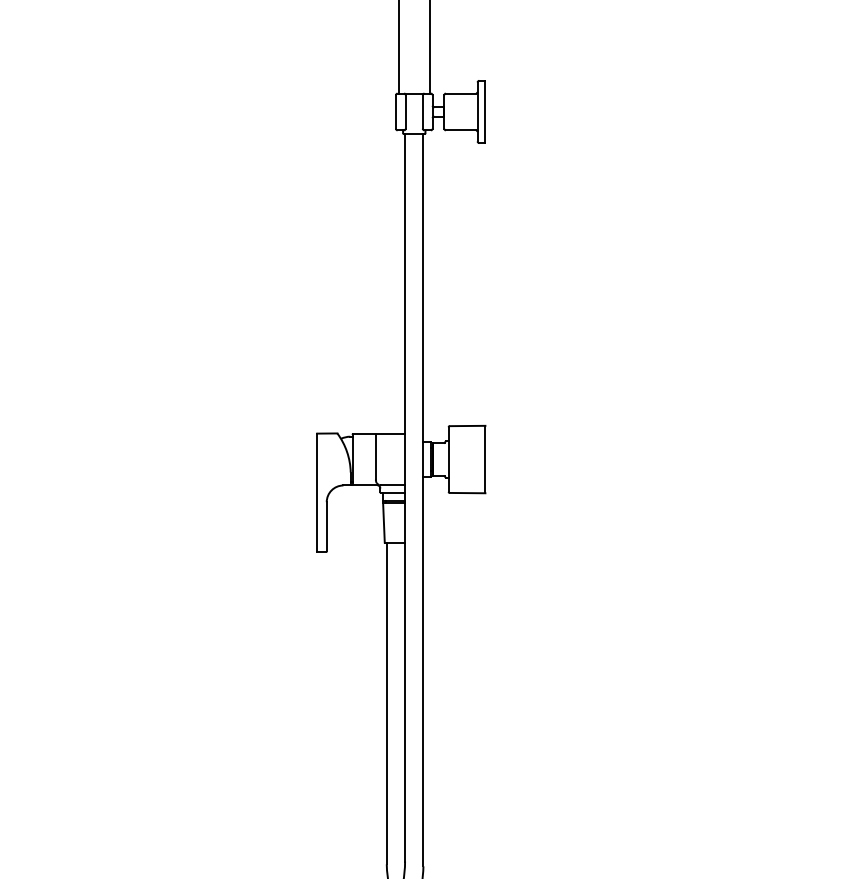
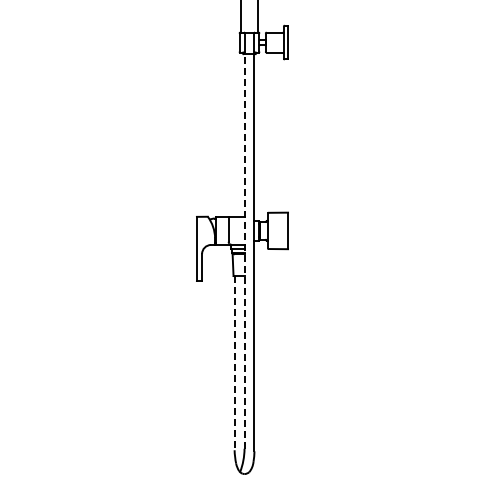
line: (405, 497) -> (244, 251), solid -> dashed
line: (386, 704) -> (234, 363), solid -> dashed

